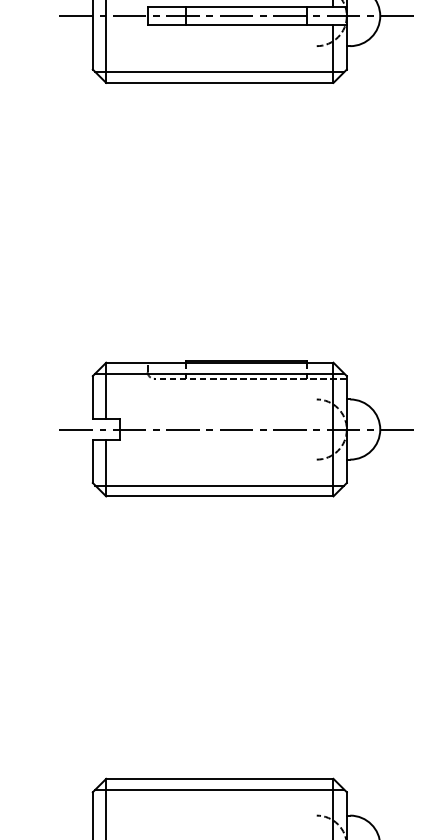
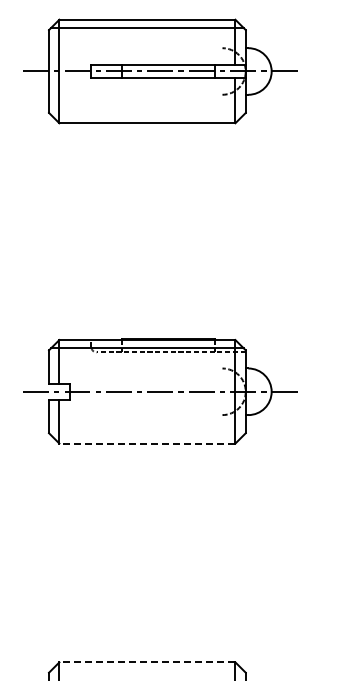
line: (219, 71) -> (147, 114), removed
line: (219, 485) -> (147, 435), removed
line: (218, 496) -> (146, 443), solid -> dashed
line: (218, 779) -> (146, 662), solid -> dashed
line: (219, 789) -> (147, 670), removed

